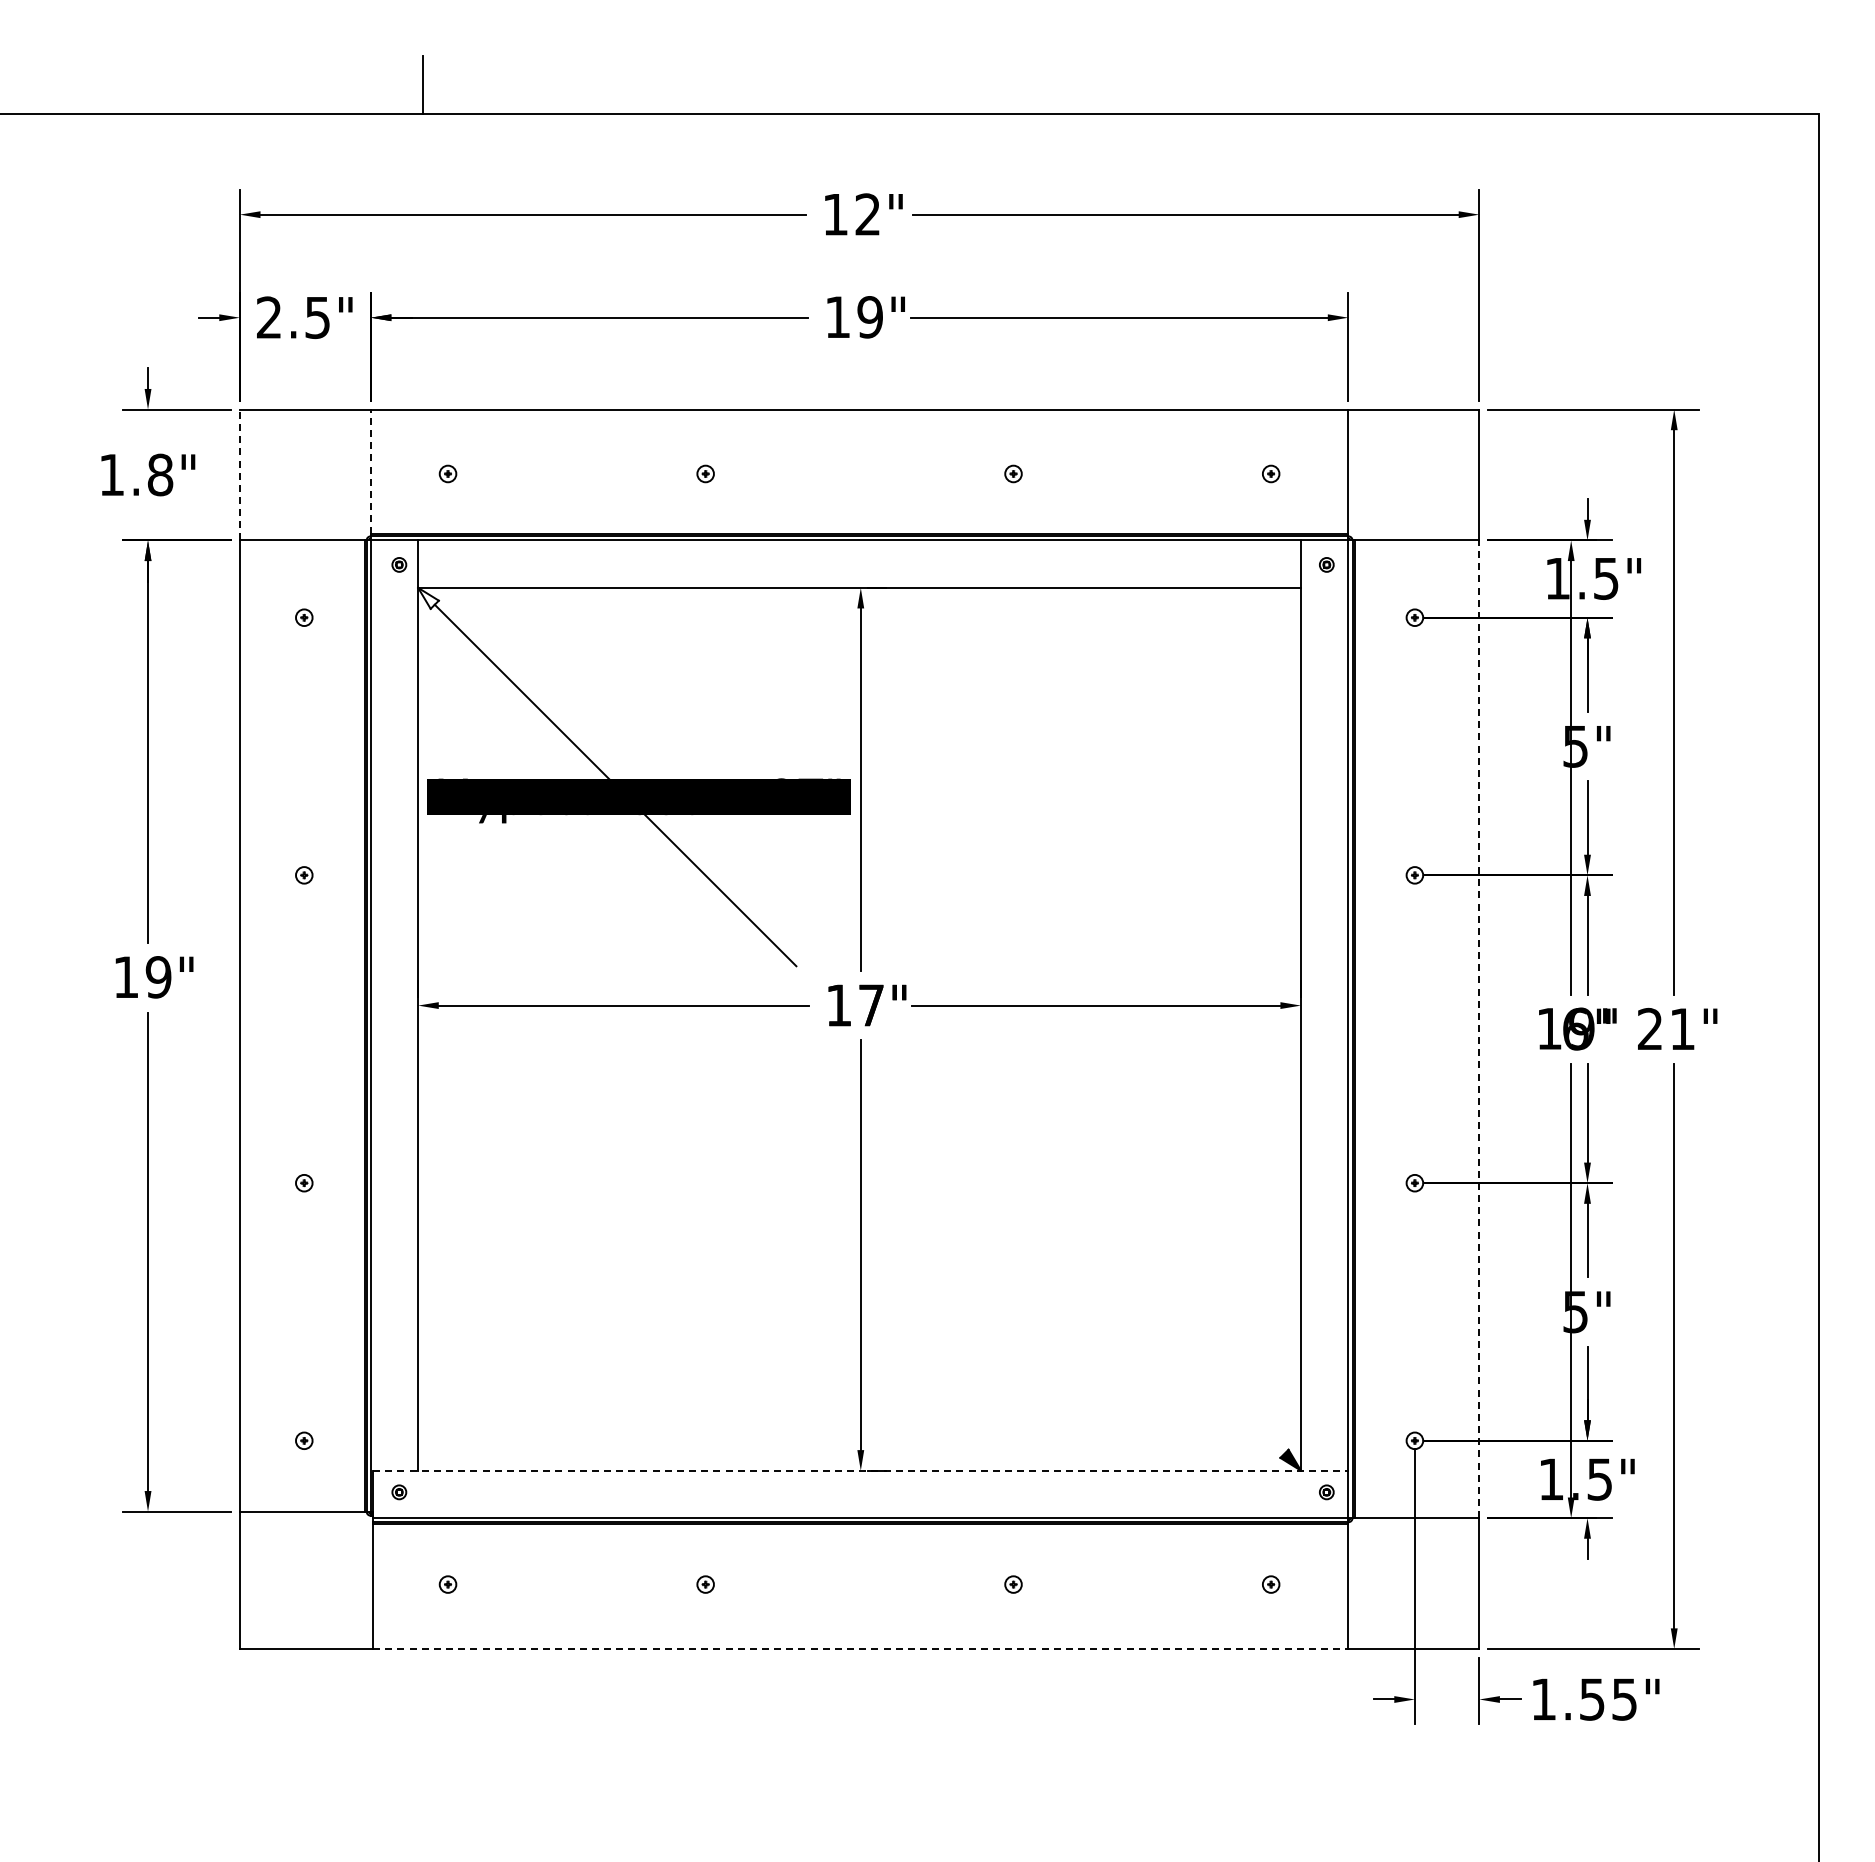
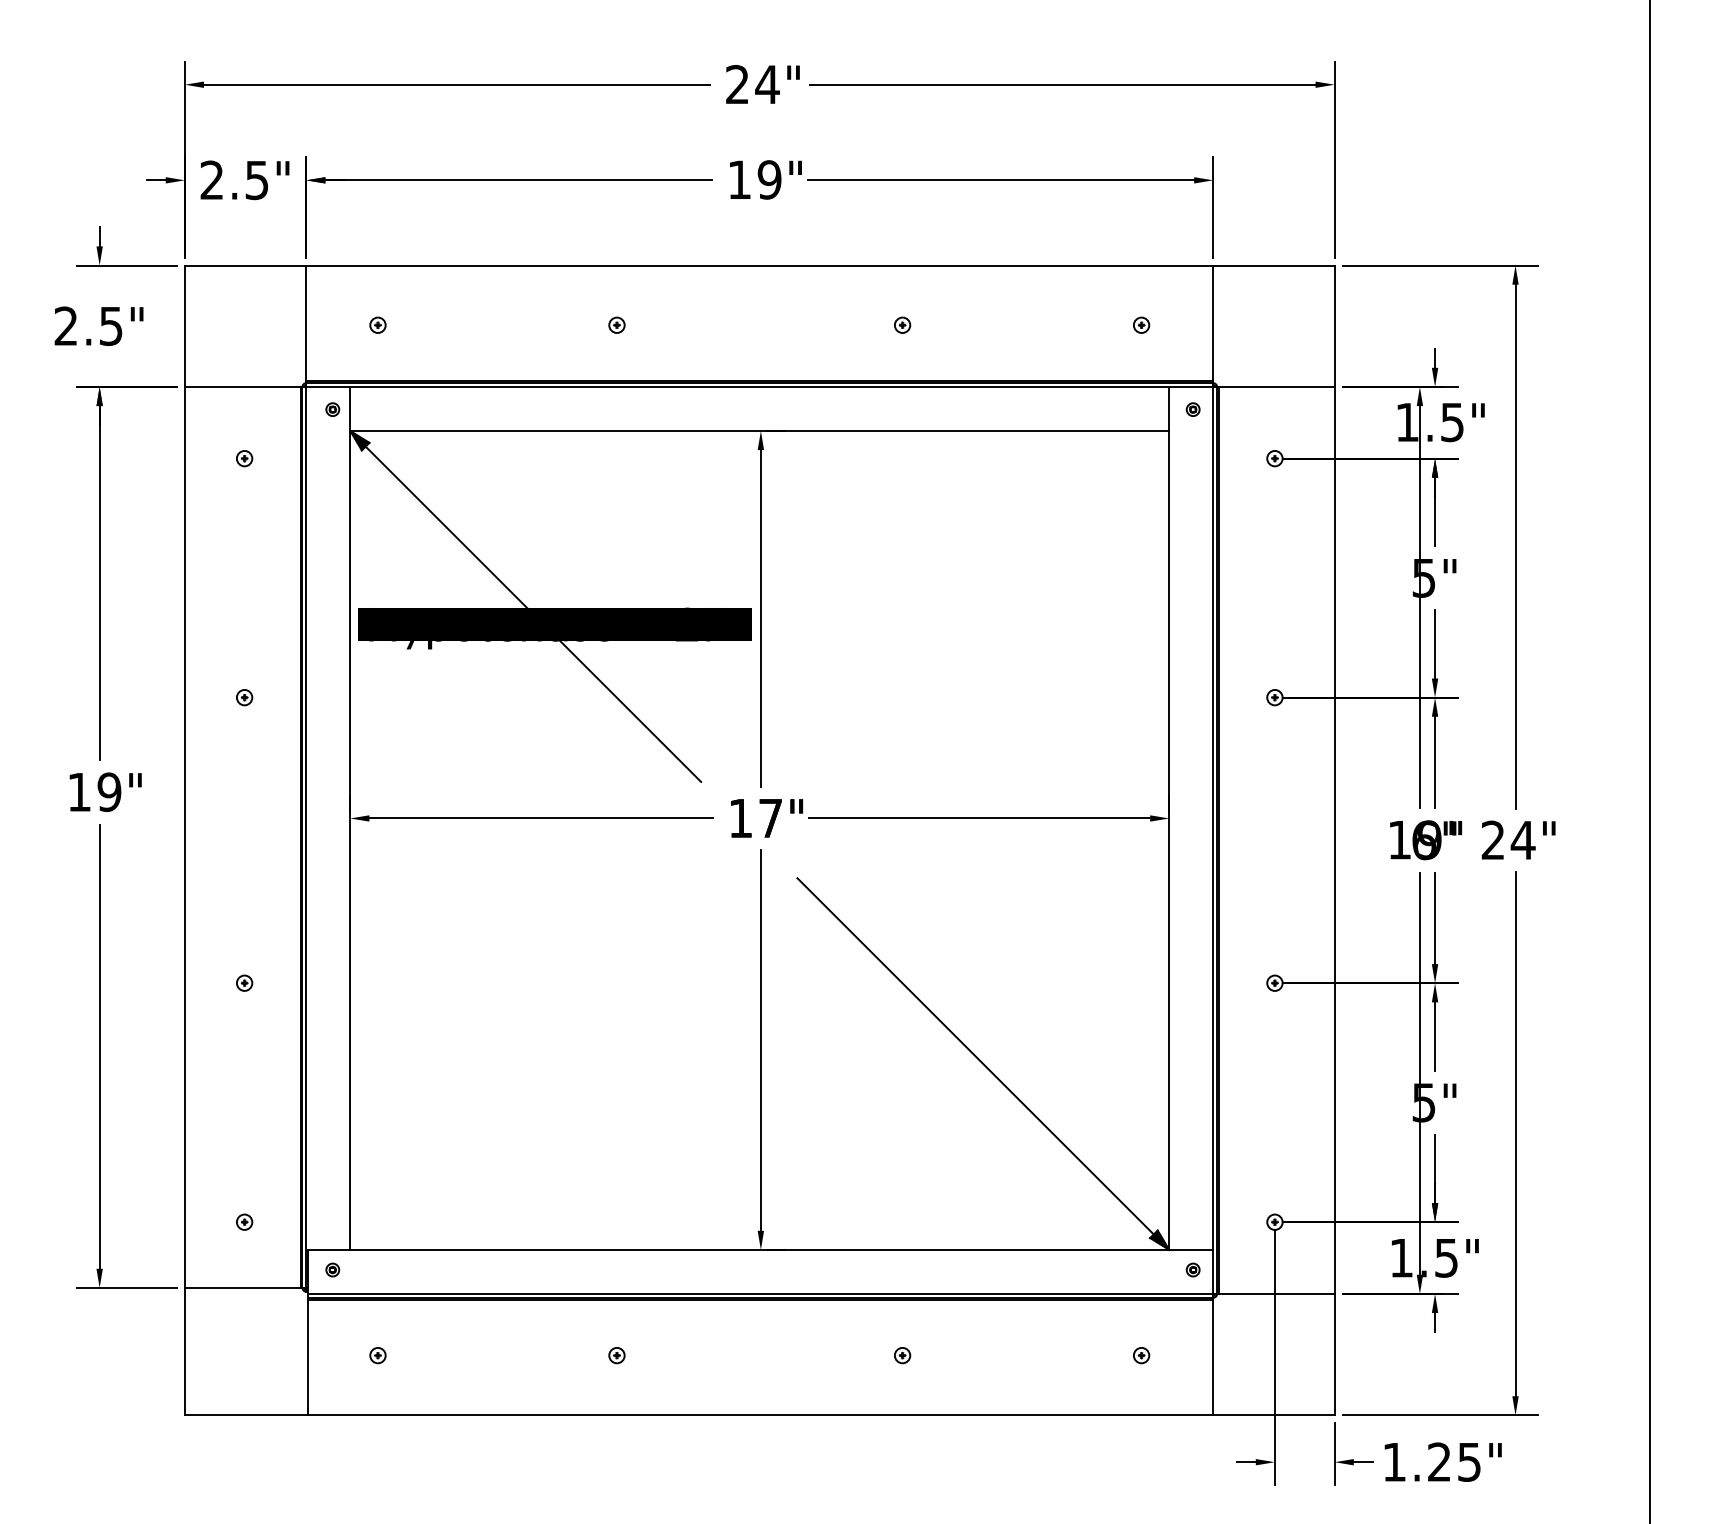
text: (852, 214) -> (753, 84), 12" -> 24"
line: (370, 471) -> (306, 322), dashed -> solid
text: (136, 474) -> (88, 325), 1.8" -> 2.5"
line: (239, 474) -> (184, 325), dashed -> solid
fill: (428, 597) -> (359, 439), added
text: (1682, 1028) -> (1523, 839), 21" -> 24"
line: (1479, 1029) -> (1334, 840), dashed -> solid
line: (1092, 1261) -> (975, 1055), added
line: (860, 1470) -> (760, 1249), dashed -> solid
line: (860, 1649) -> (760, 1415), dashed -> solid
text: (1592, 1699) -> (1439, 1462), 1.55" -> 1.25"

